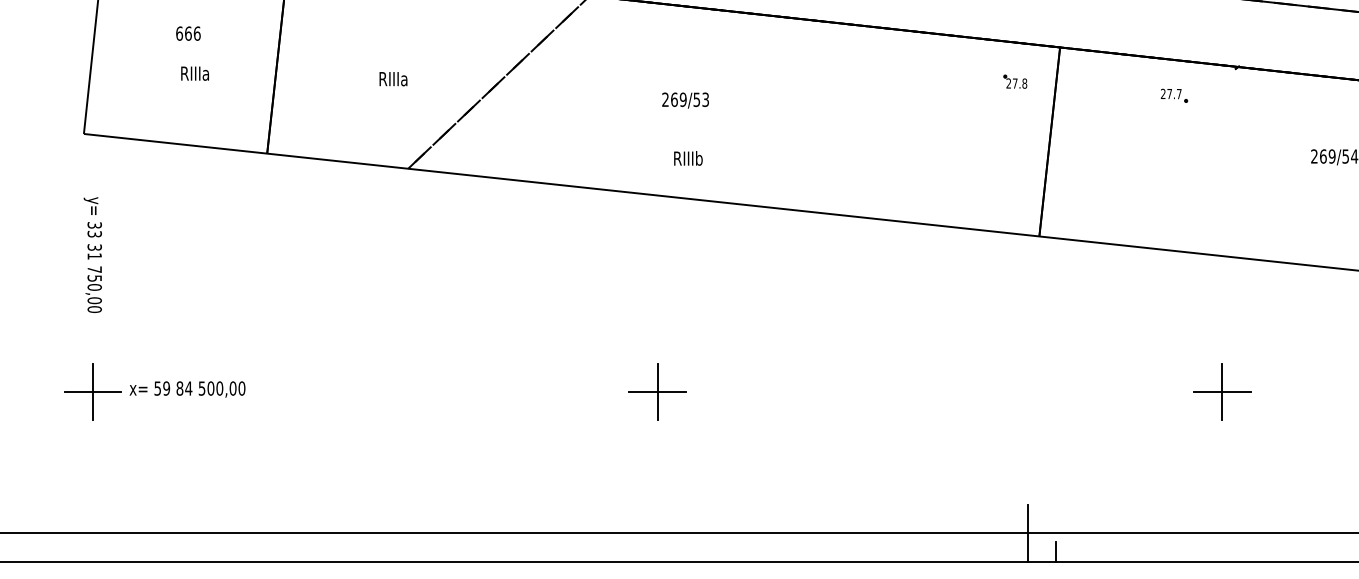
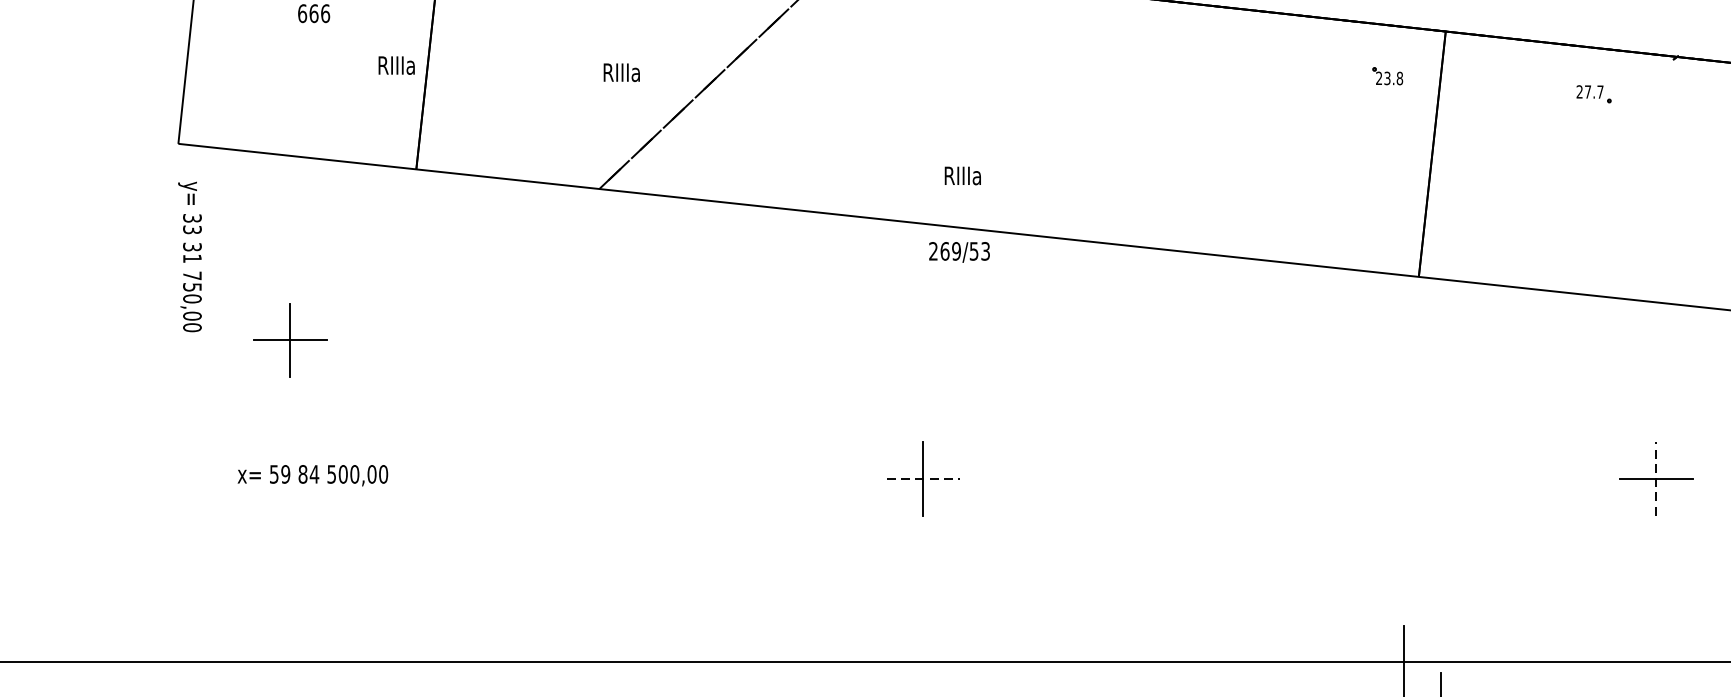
text: (194, 73) -> (395, 65), moved
text: (393, 79) -> (621, 73), moved
text: (1014, 83) -> (1386, 78), 27.8 -> 23.8
text: (685, 100) -> (959, 252), moved
text: (688, 158) -> (963, 175), RIIIb -> RIIIa
text: (92, 254) -> (189, 256), moved
part: (92, 391) -> (289, 339), moved
line: (1222, 391) -> (1656, 478), solid -> dashed
line: (658, 392) -> (924, 479), solid -> dashed

